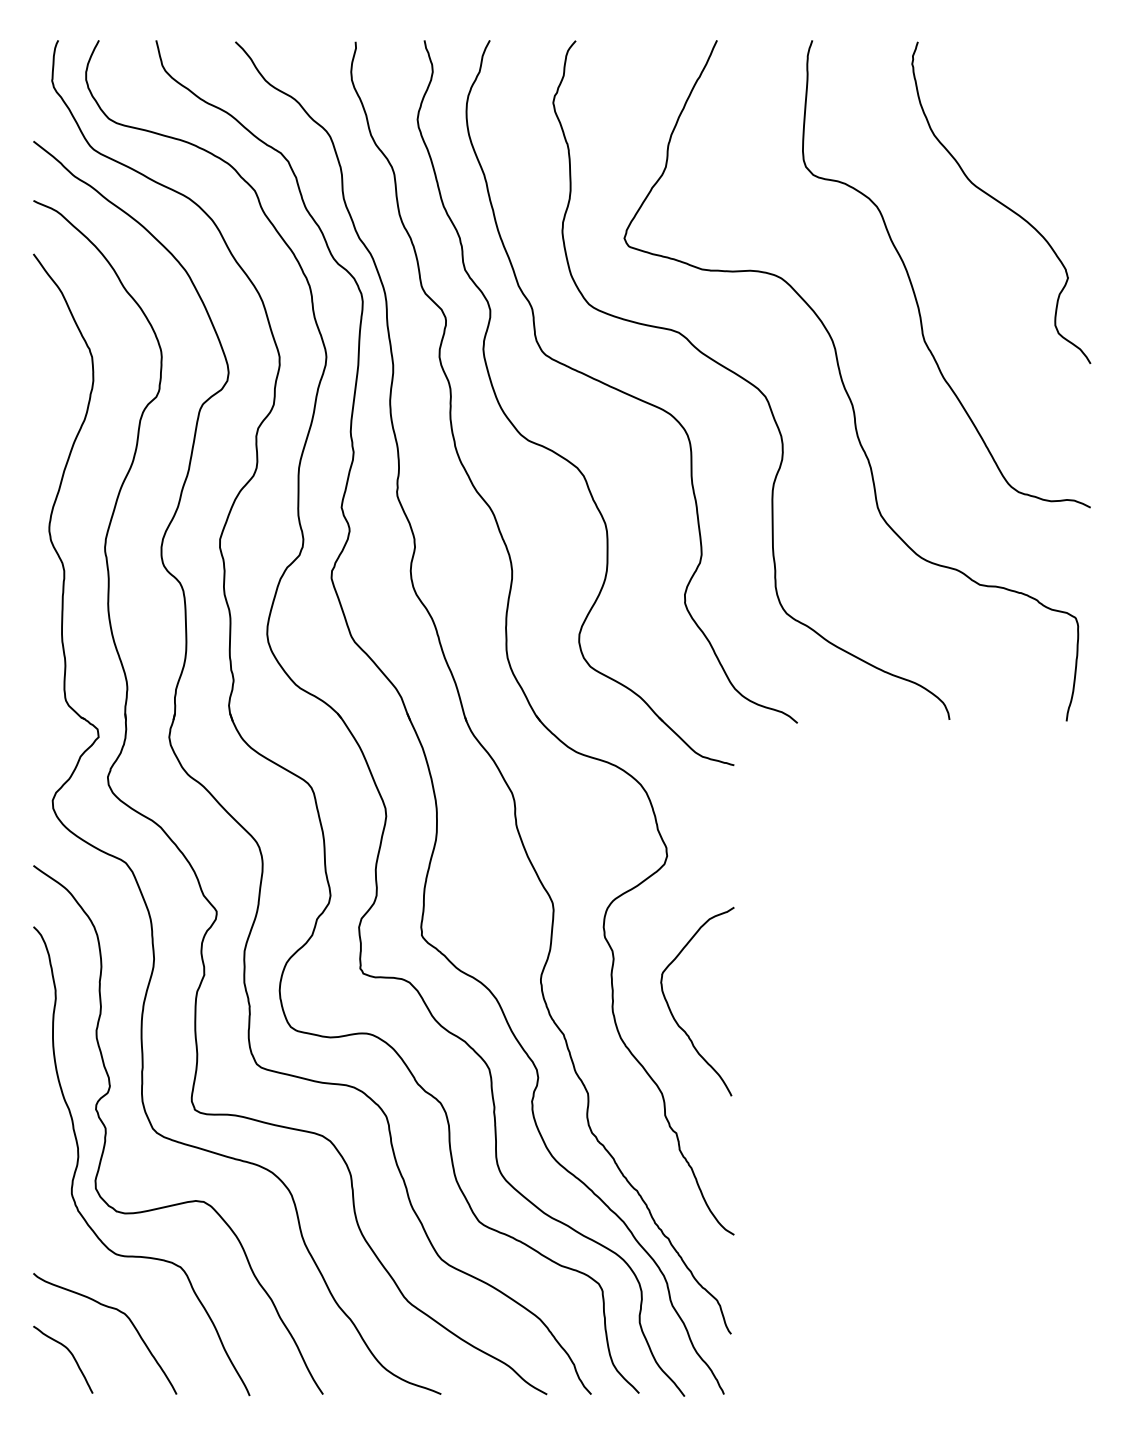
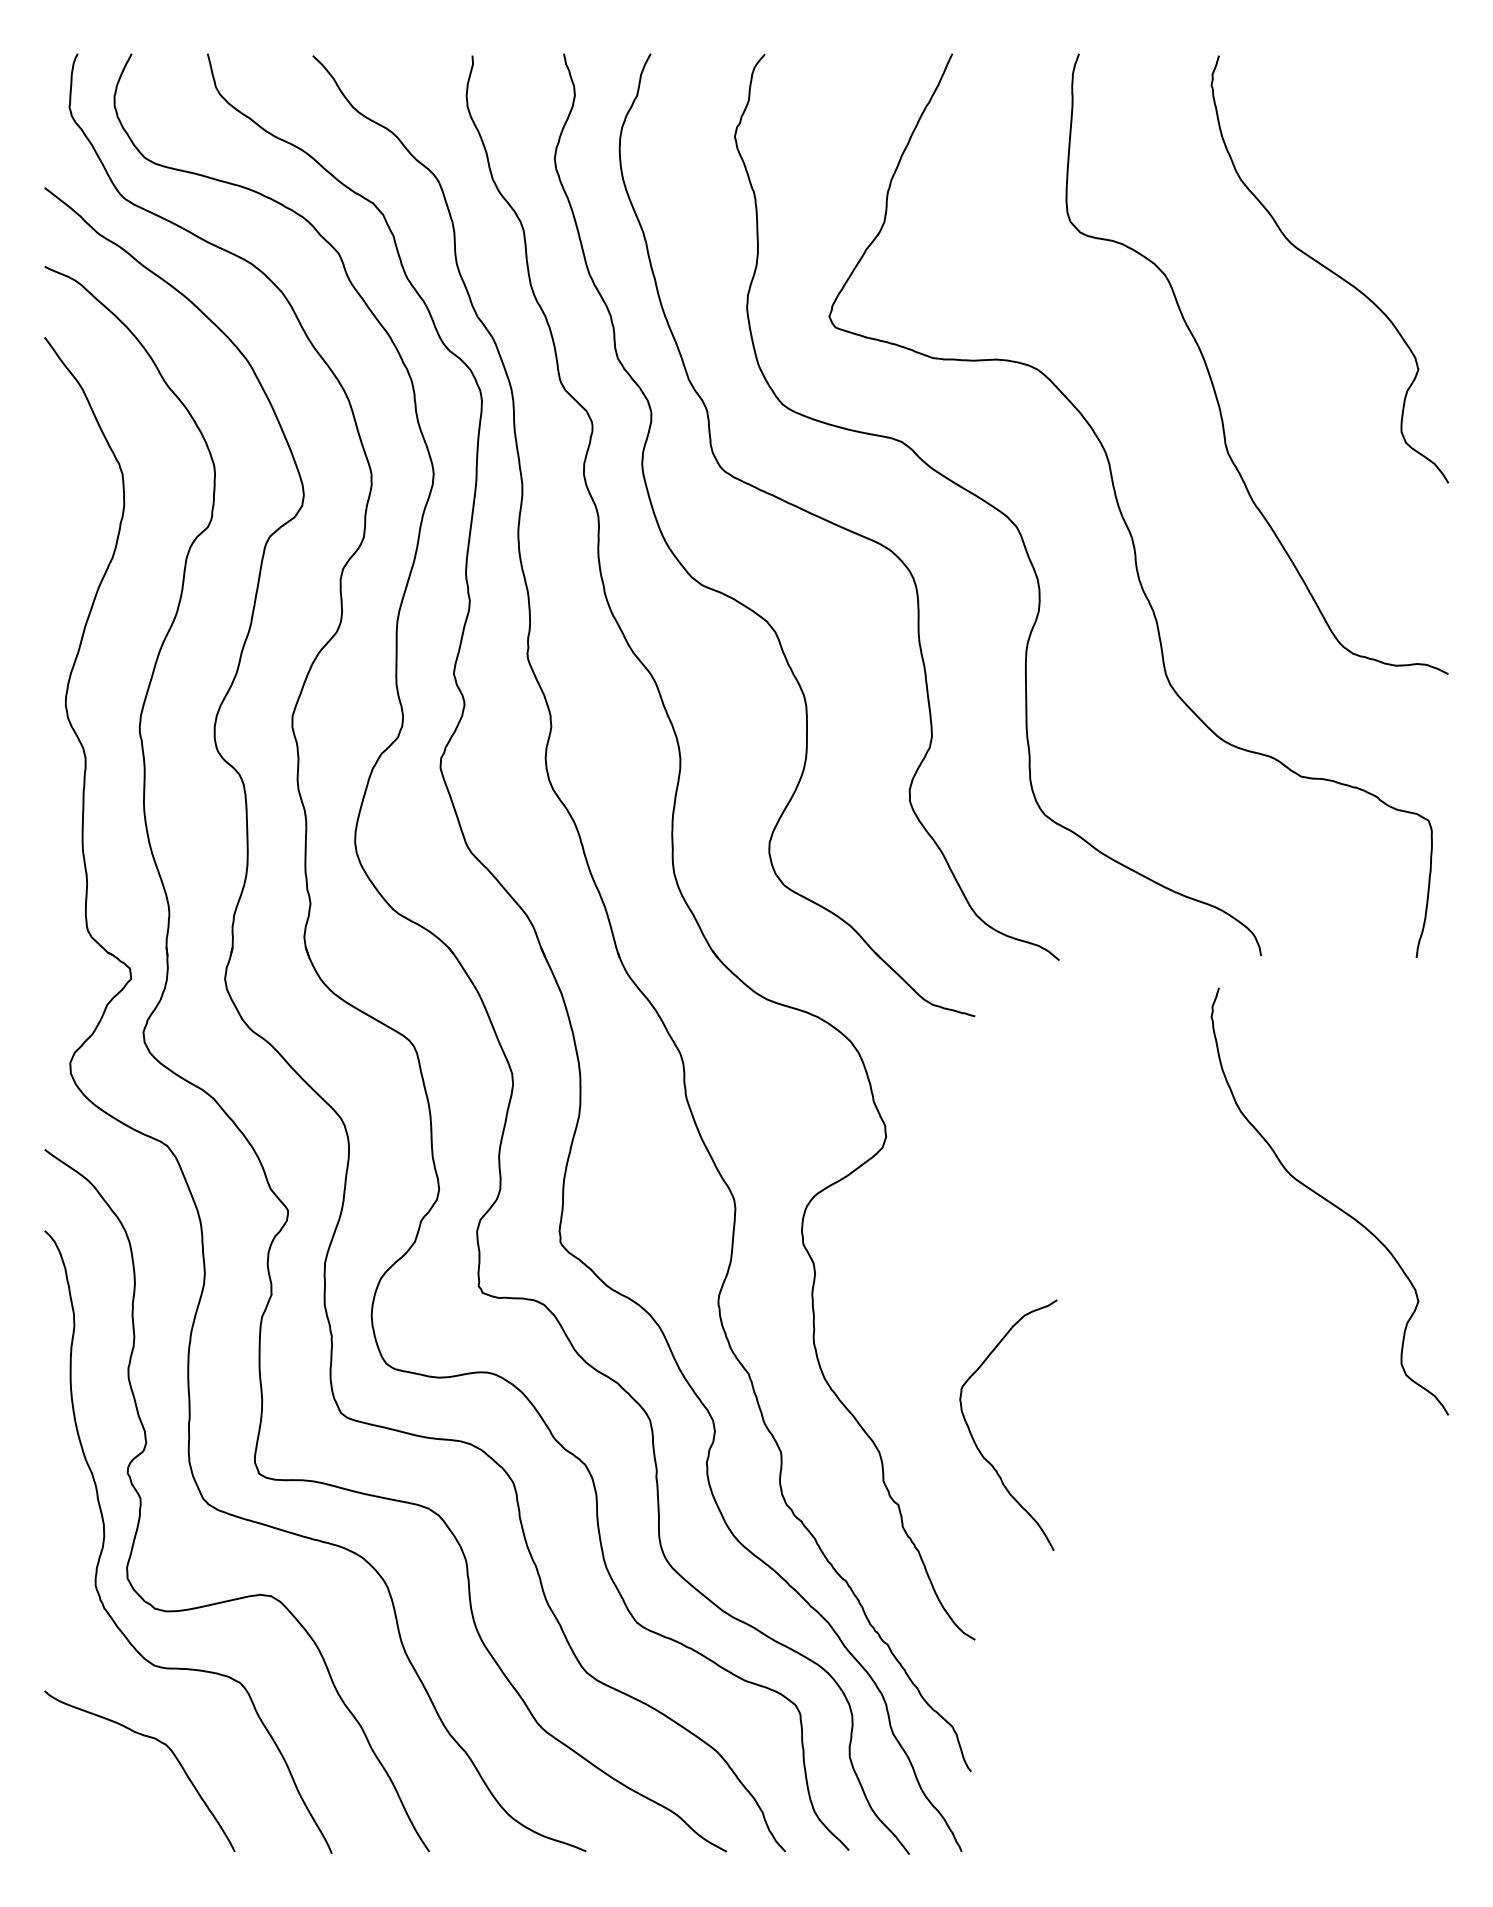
curve: (1001, 904) -> (1329, 1201), added
curve: (672, 1013) -> (975, 1441), moved
curve: (70, 1354) -> (94, 1798), removed

